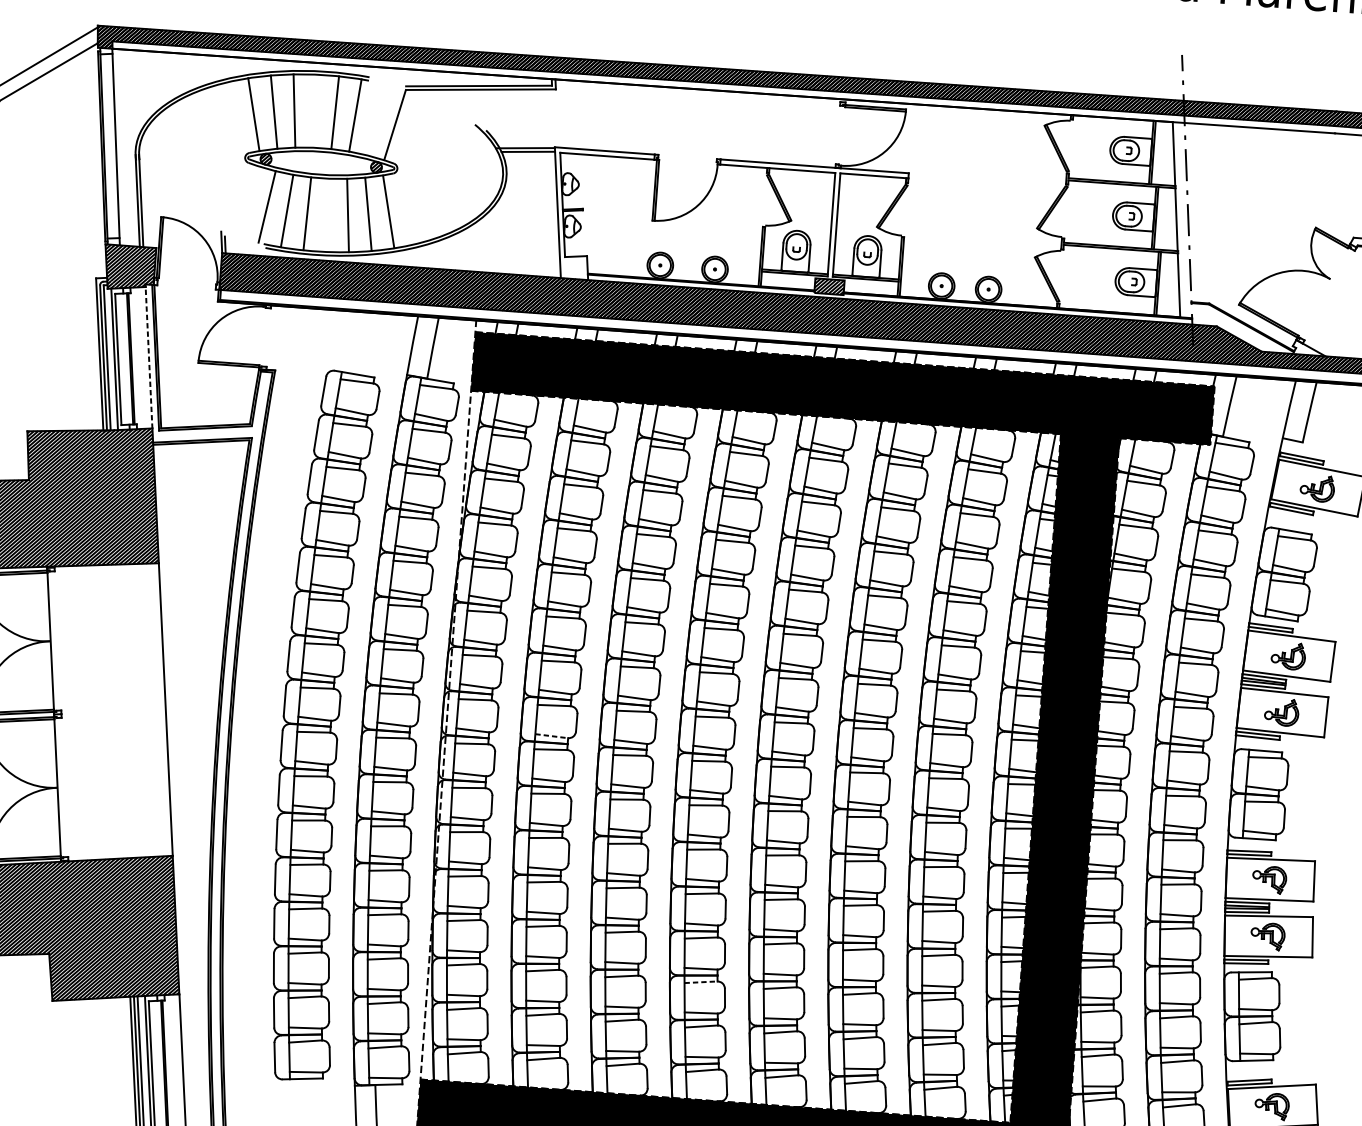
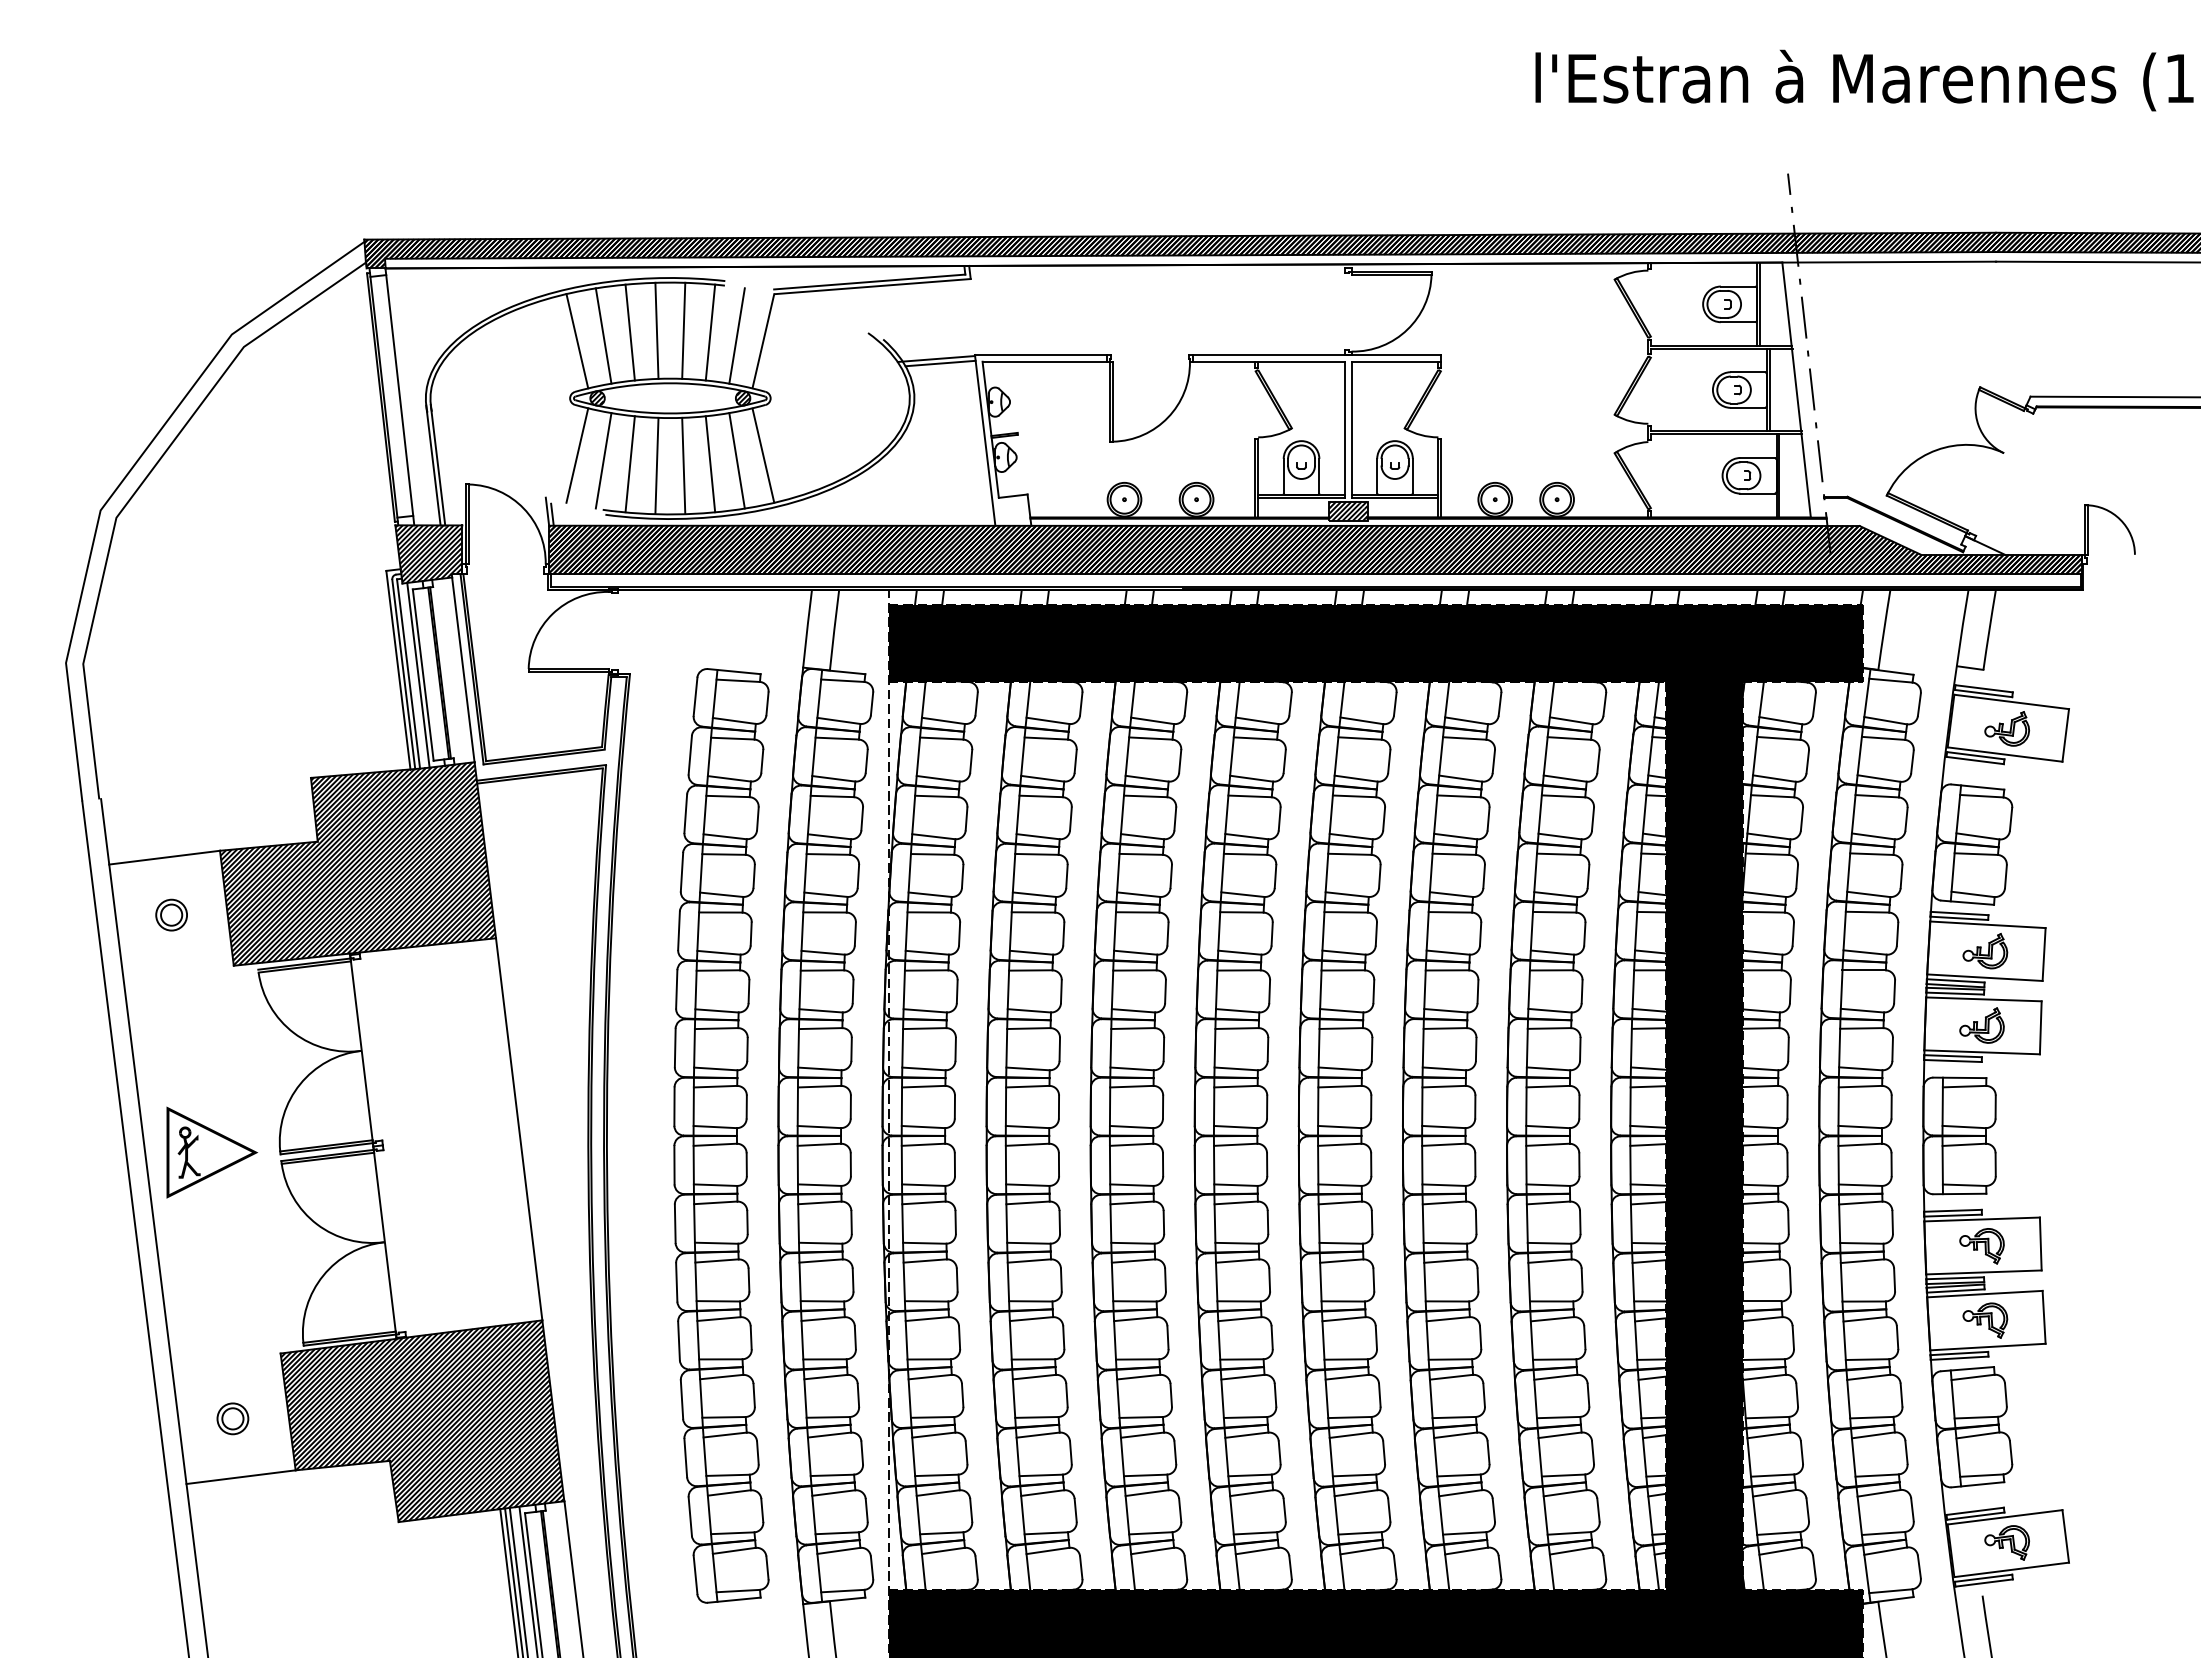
line: (314, 110) -> (656, 330), added
line: (374, 119) -> (736, 335), added
line: (247, 201) -> (577, 455), added
line: (327, 214) -> (683, 465), added
line: (149, 357) -> (463, 669), dashed -> solid
line: (551, 736) -> (1027, 1127), dashed -> solid
line: (700, 982) -> (1246, 1435), dashed -> solid

